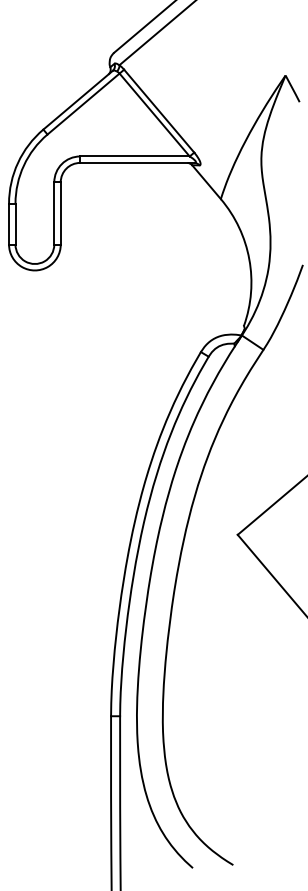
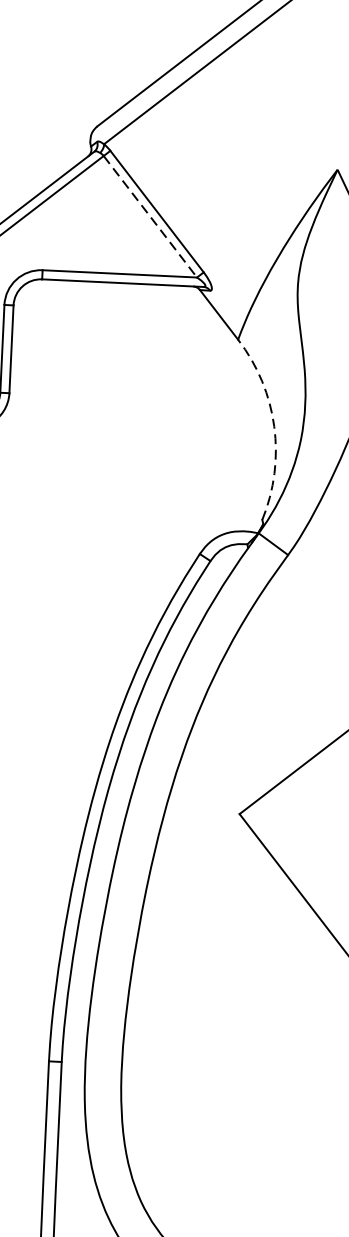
line: (154, 115) -> (150, 217), solid -> dashed
arc: (249, 259) -> (274, 426), solid -> dashed

